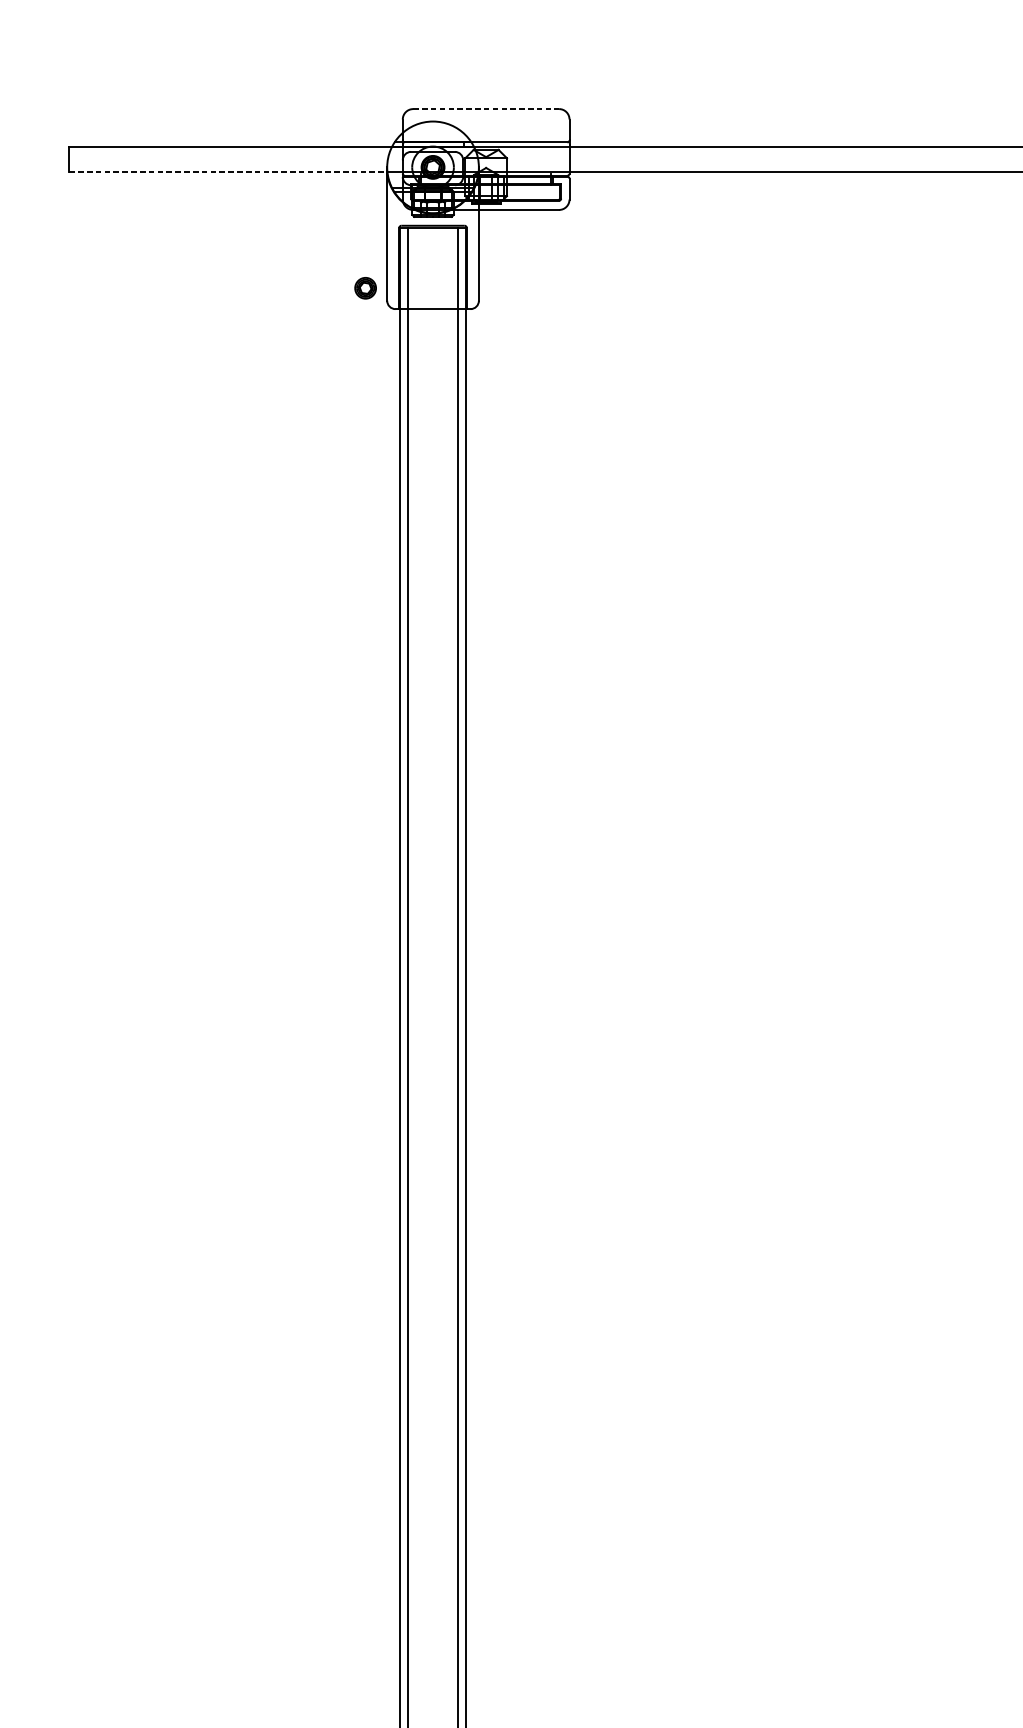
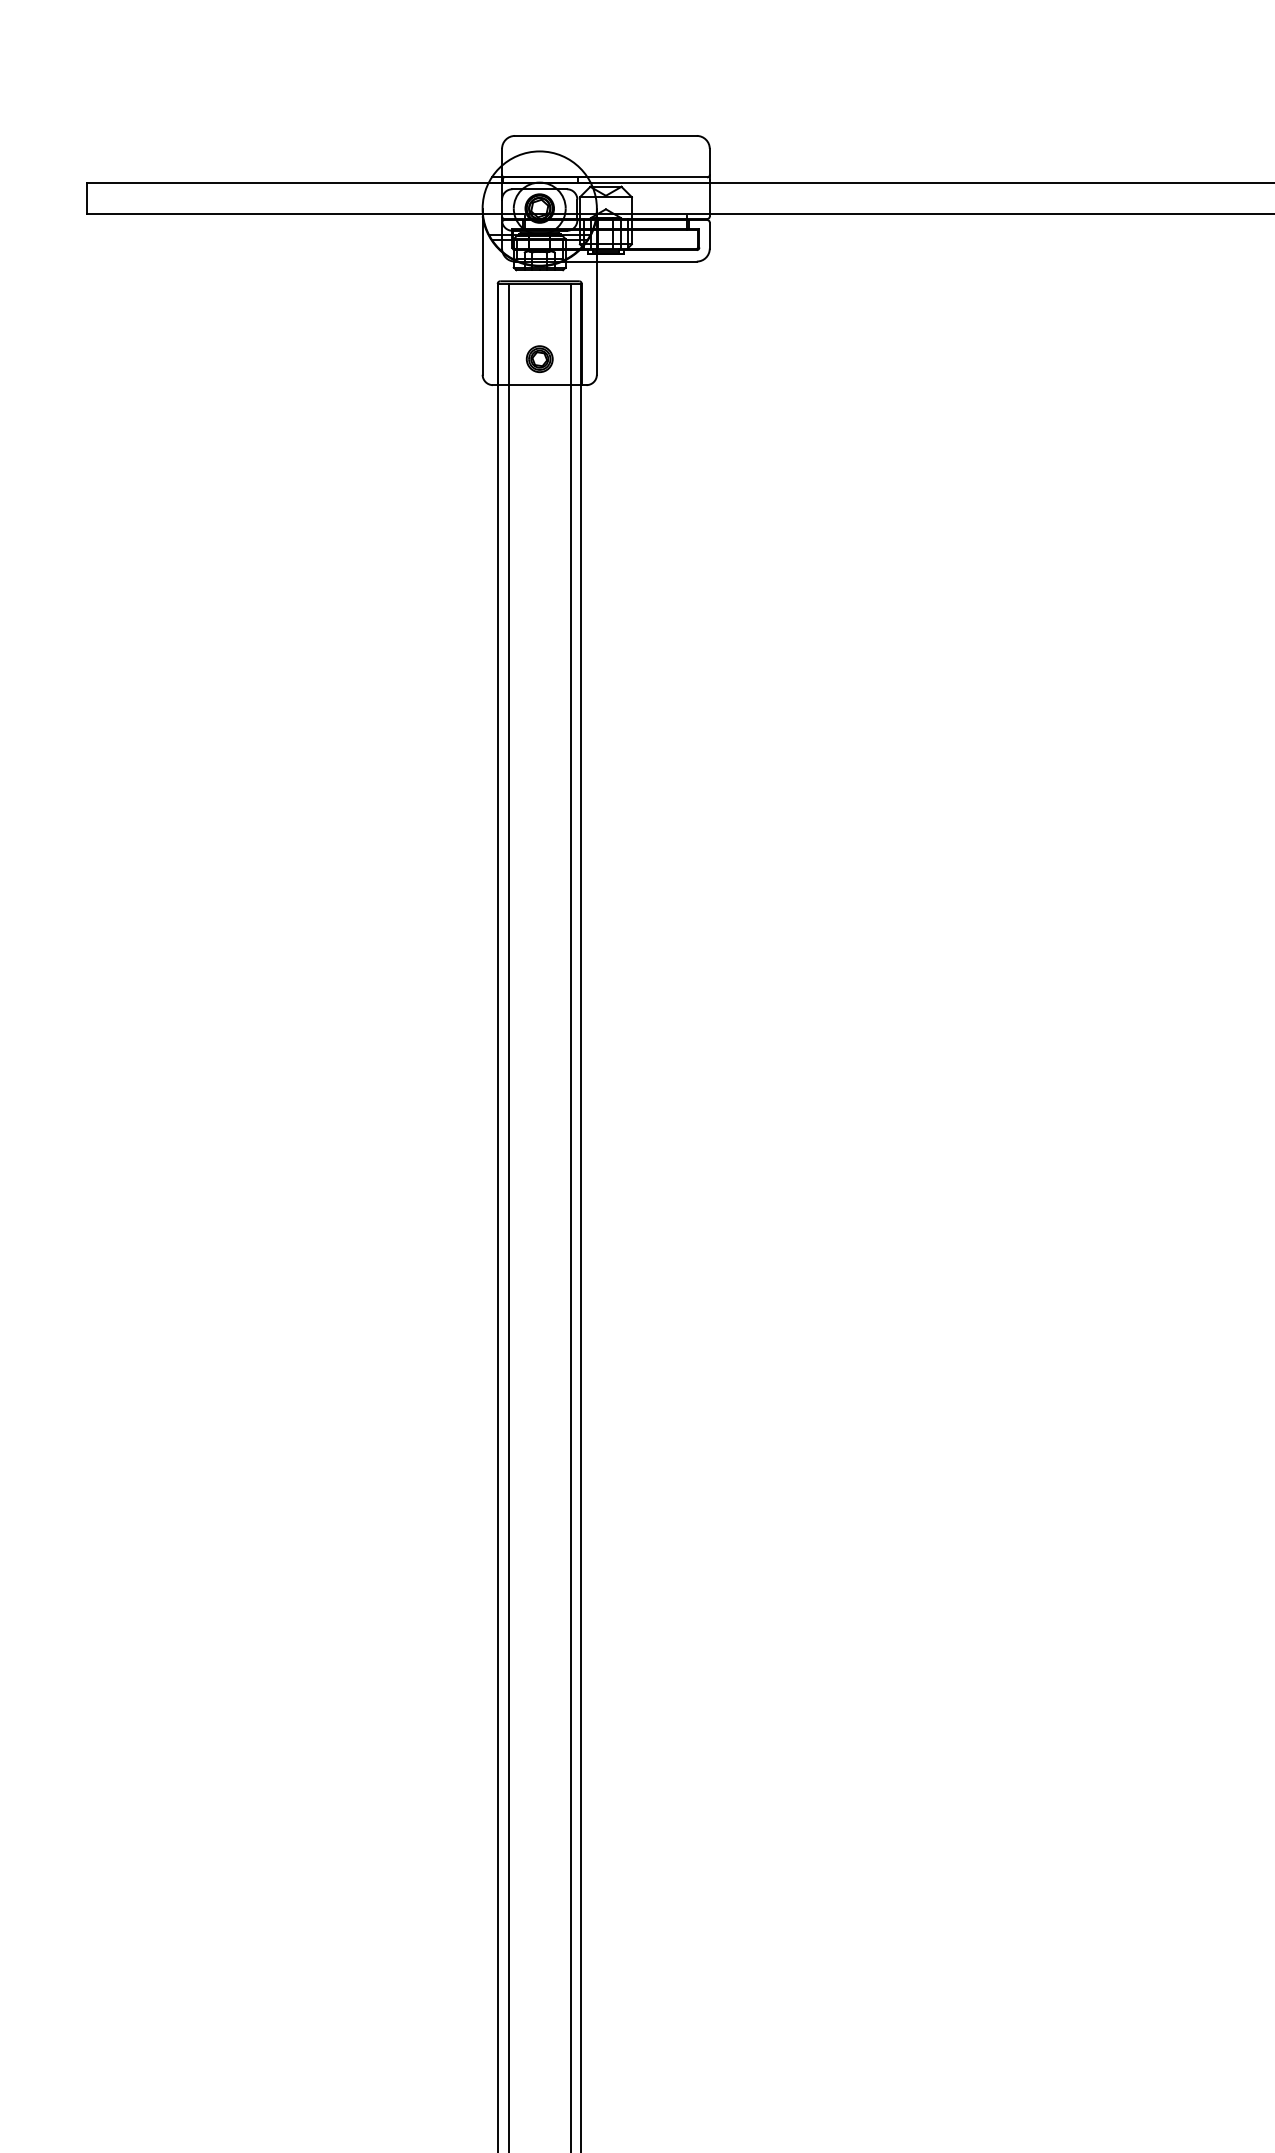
line: (485, 108) -> (605, 135), dashed -> solid
line: (228, 171) -> (285, 213), dashed -> solid
part: (365, 288) -> (539, 359), moved

